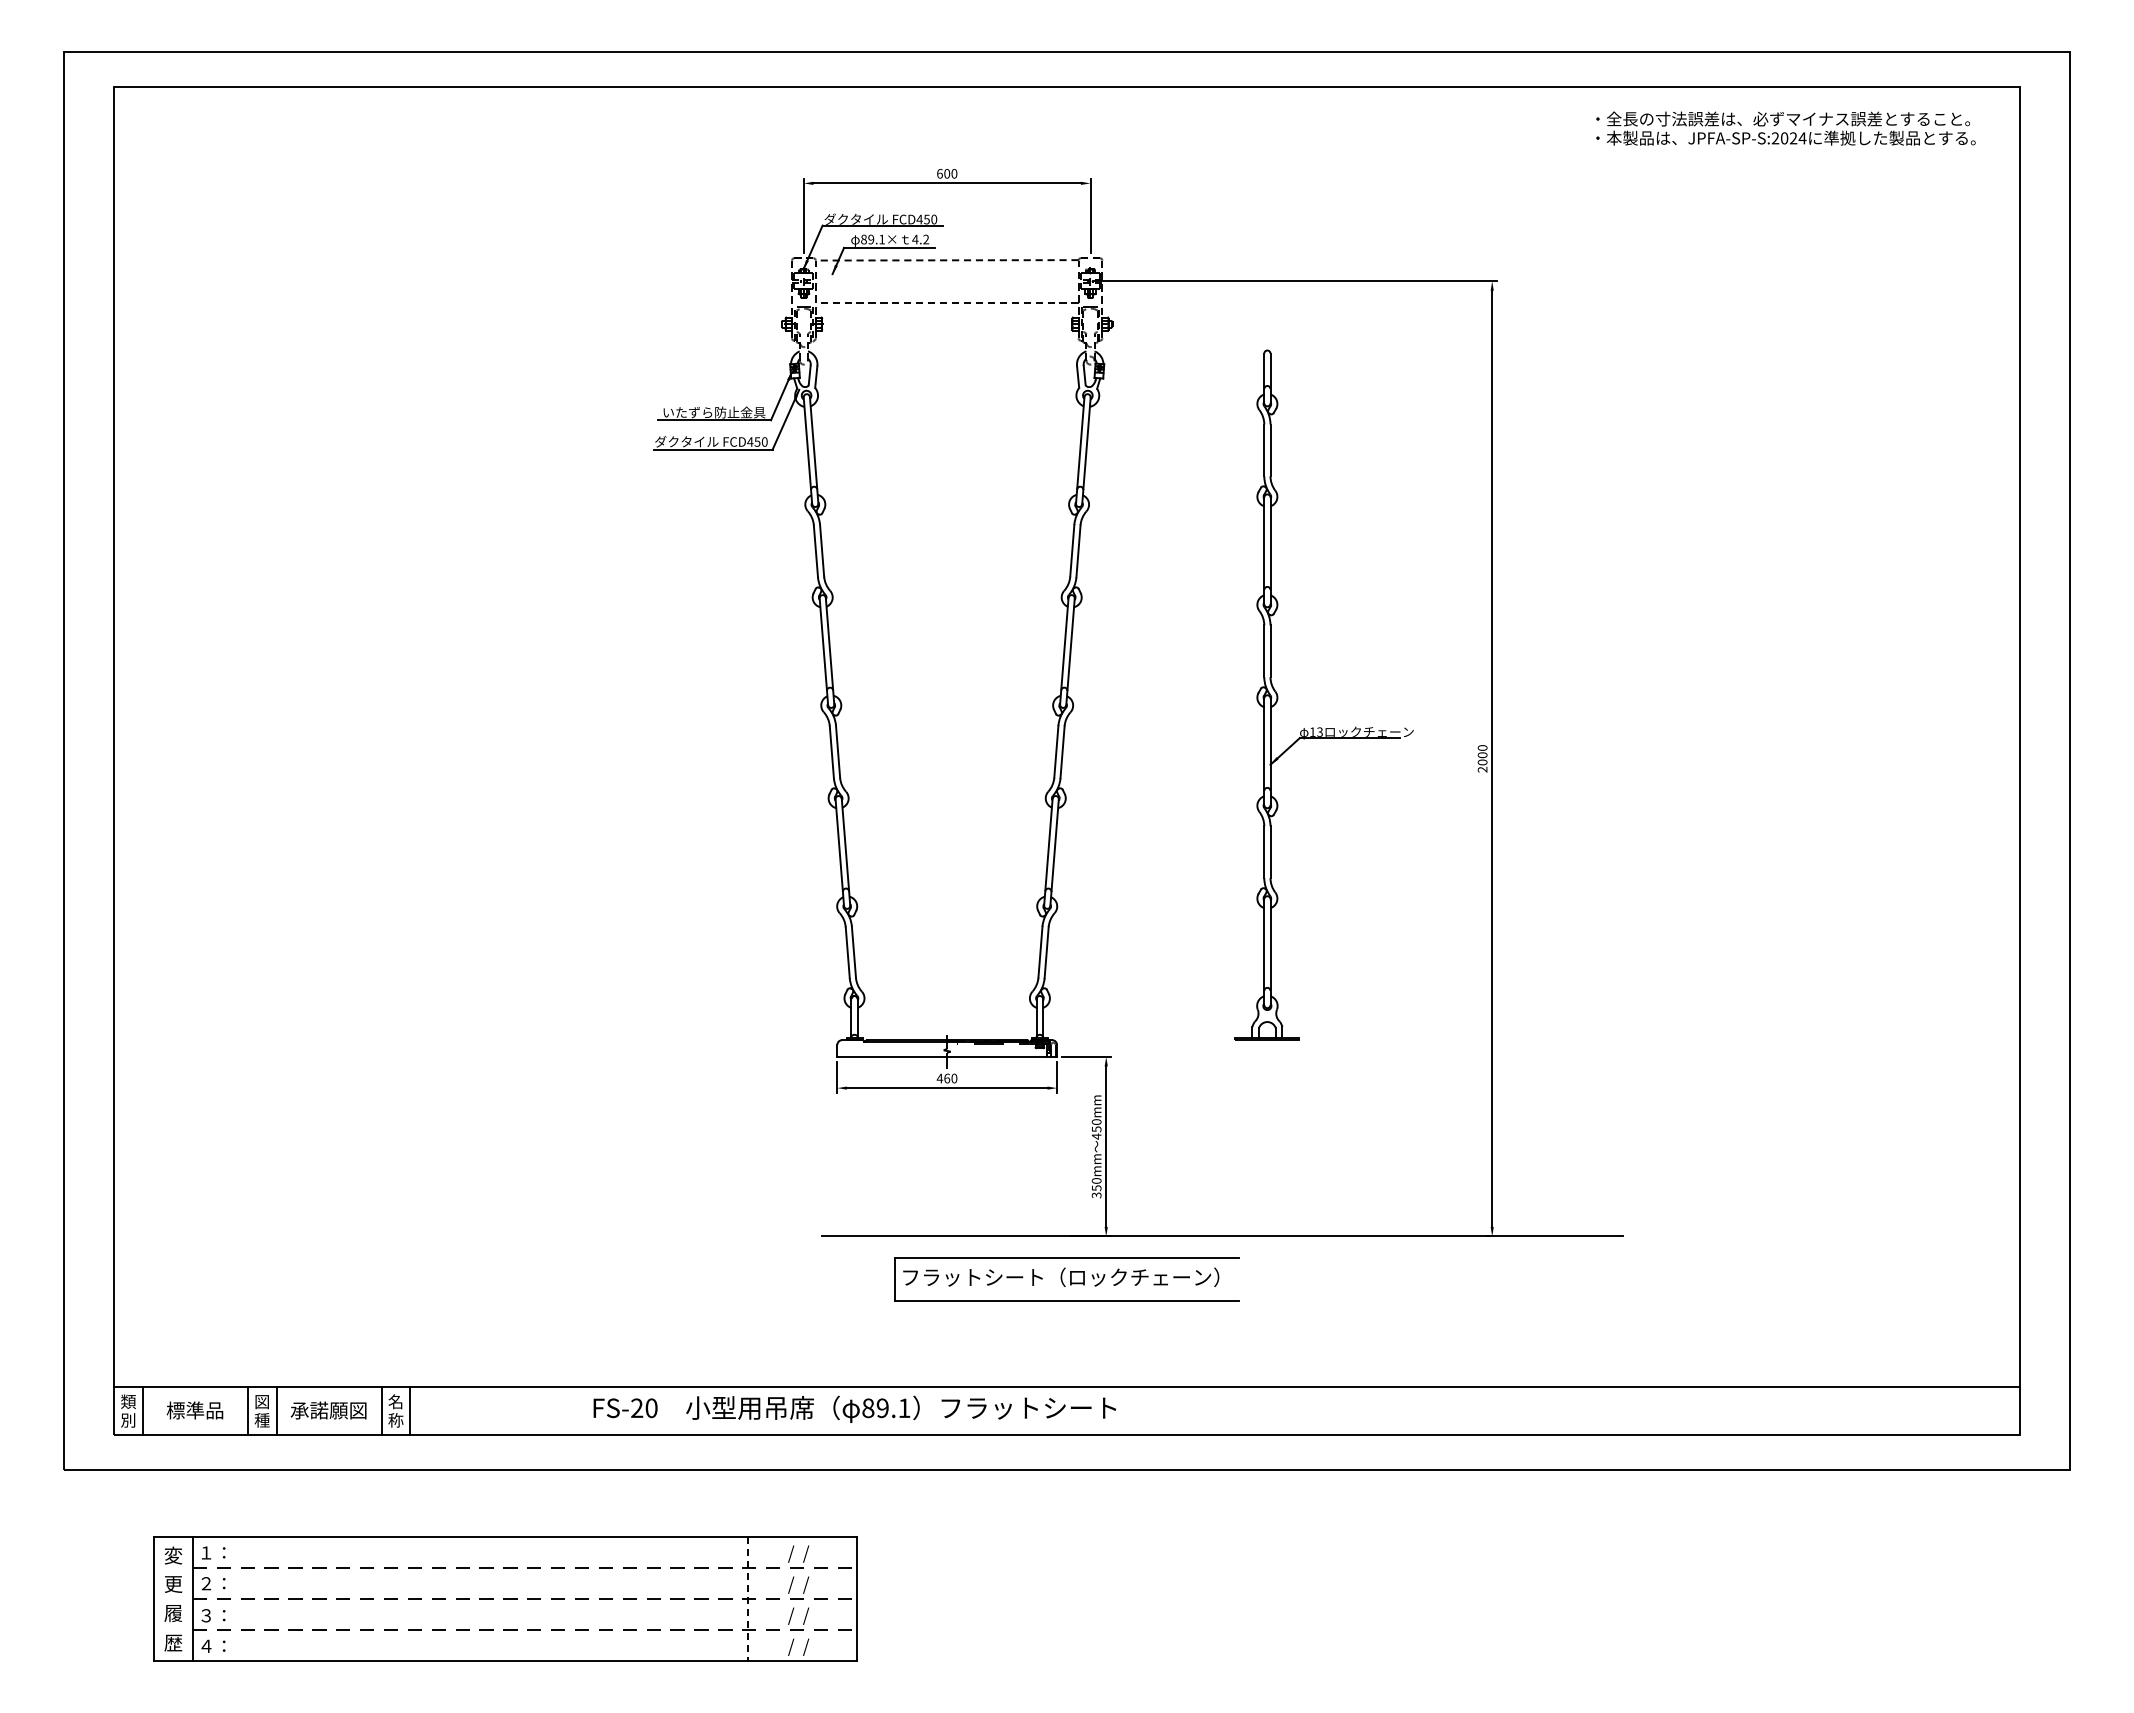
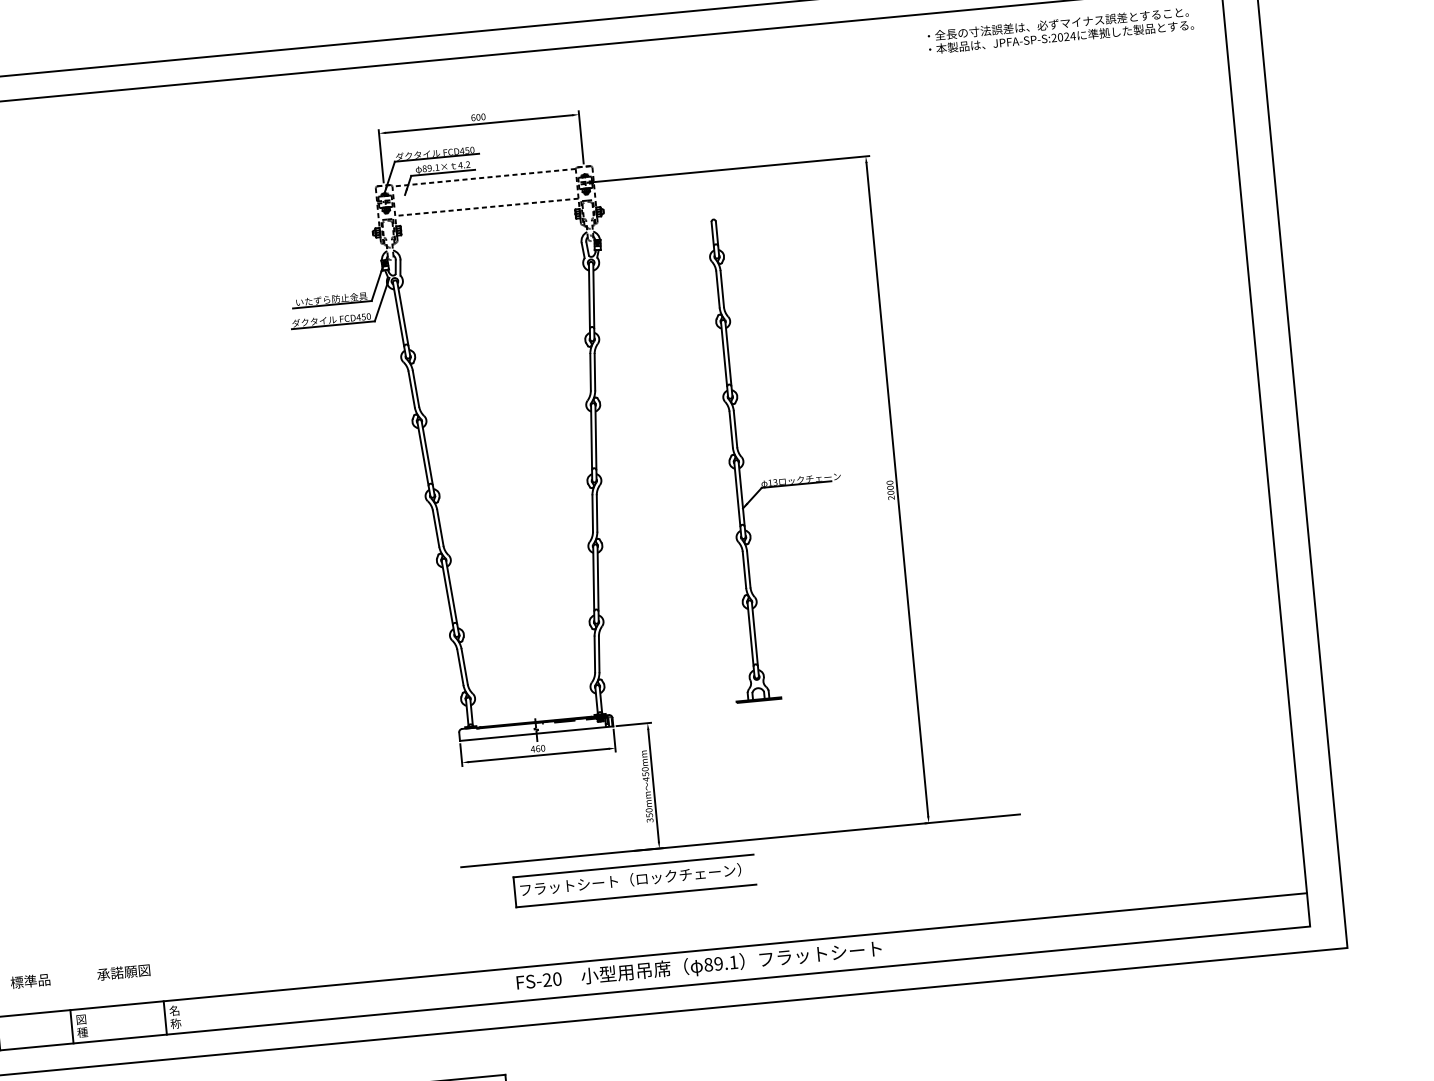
text: (854, 1408) -> (698, 965), moved
text: (194, 1410) -> (30, 981), moved
line: (276, 1410) -> (91, 1024), removed
text: (328, 1410) -> (123, 972), moved
line: (410, 1410) -> (185, 1015), removed

